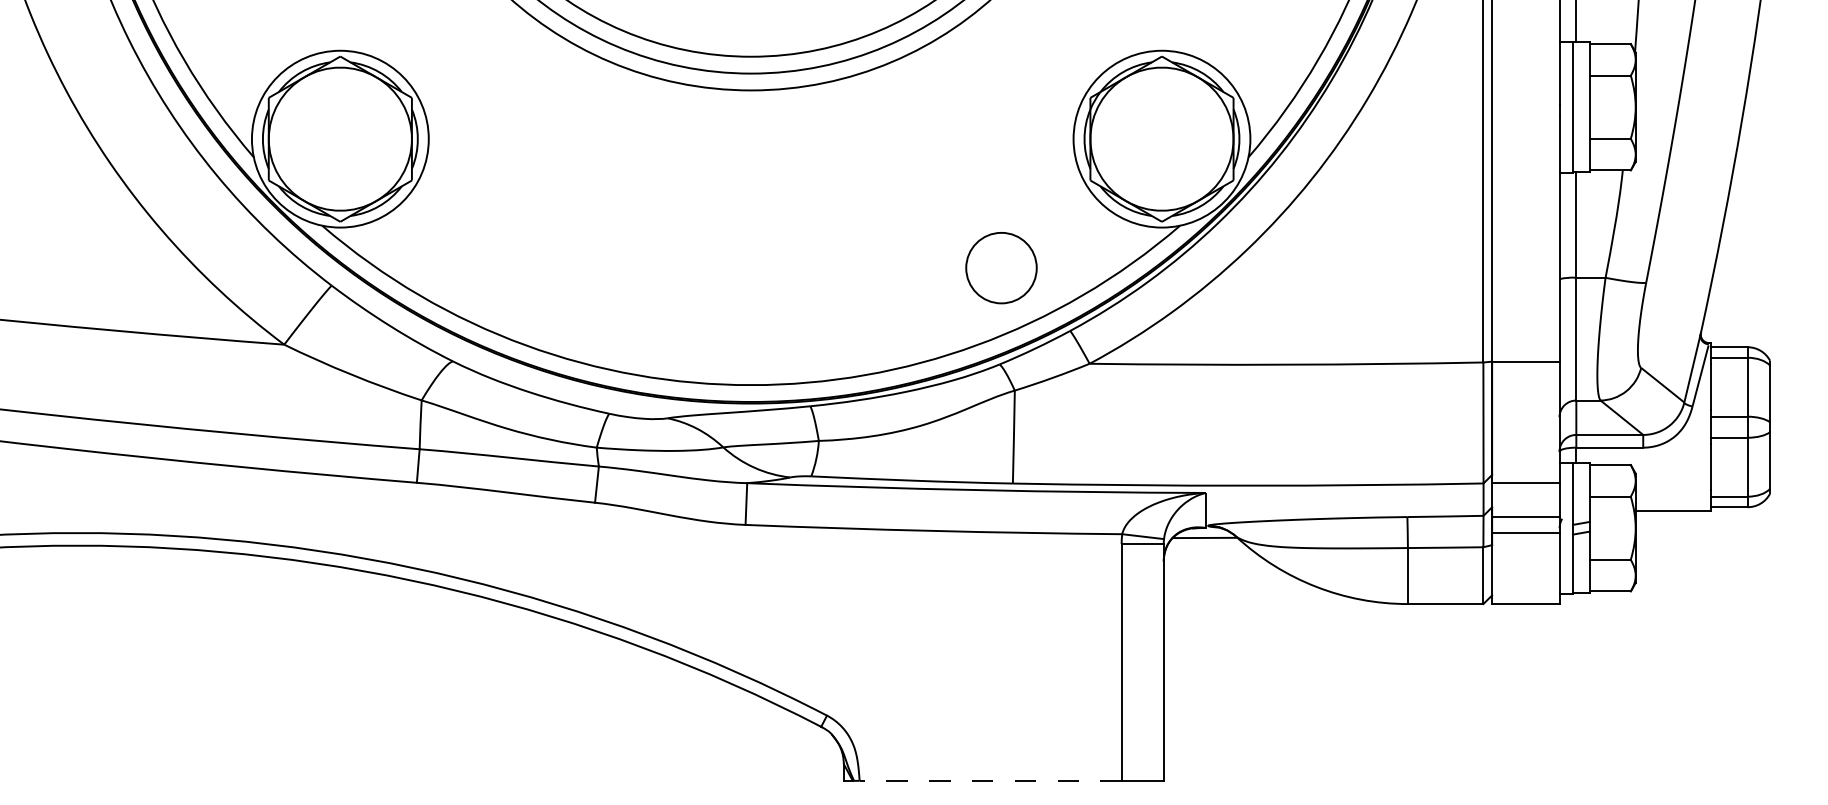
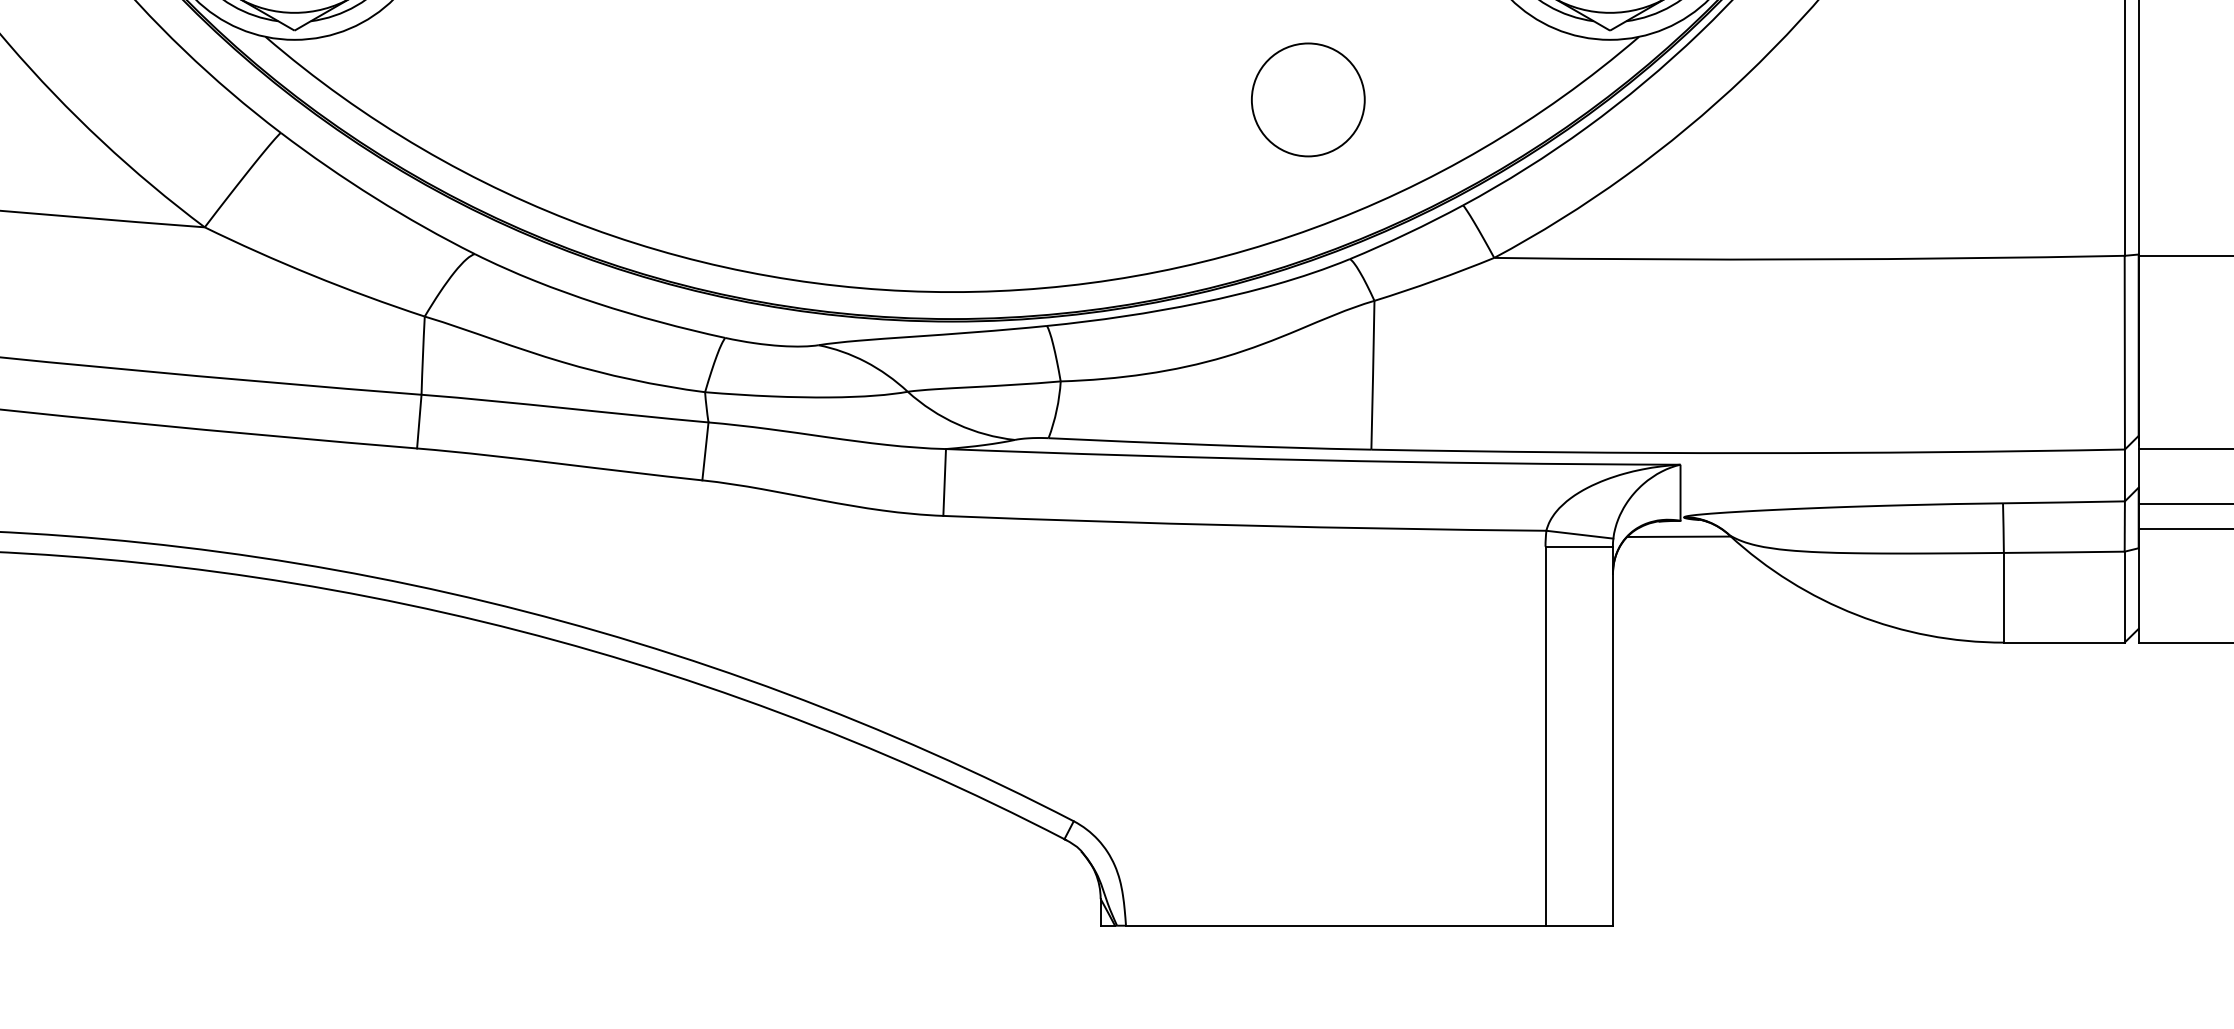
circle: (1001, 268) -> (1308, 100), moved
line: (990, 780) -> (1335, 925), dashed -> solid

